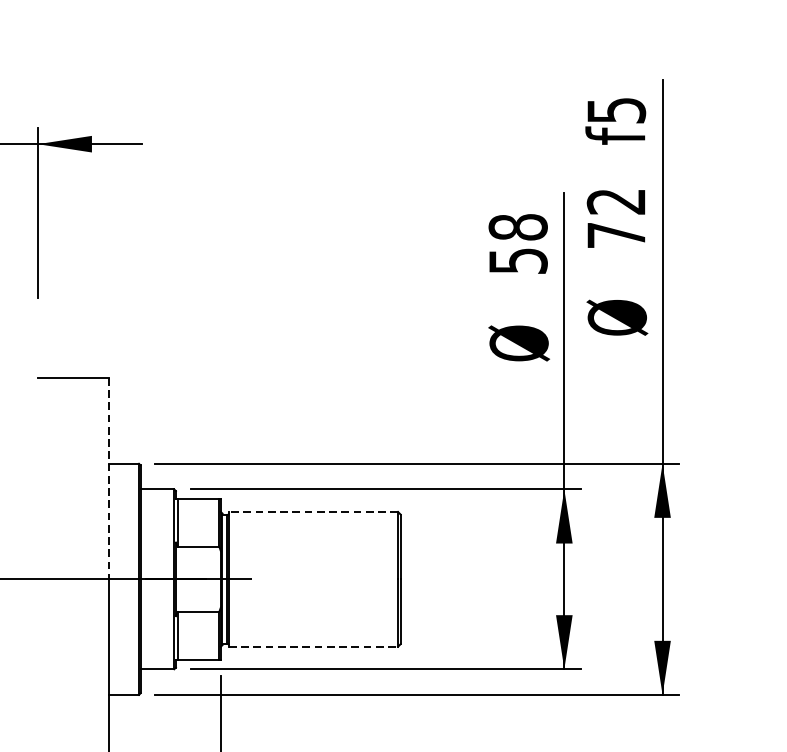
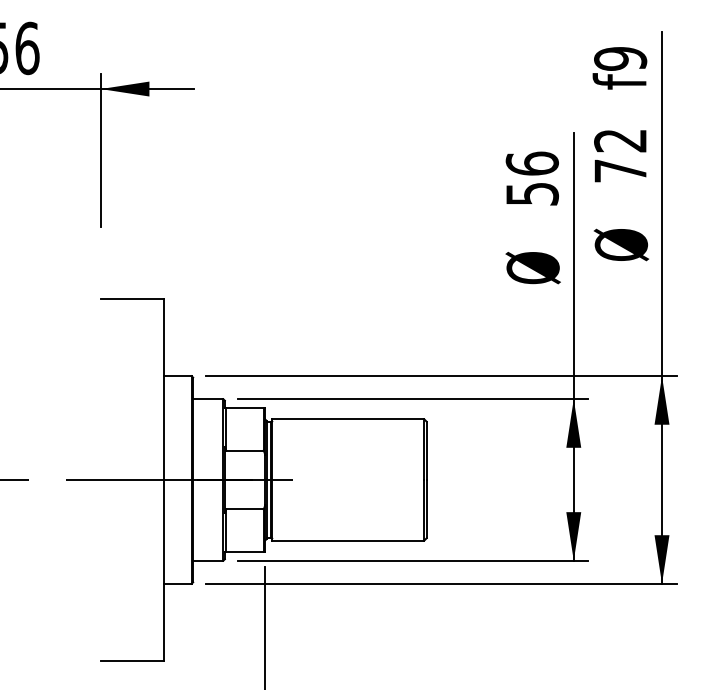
text: (616, 110) -> (620, 58), f5 -> f9
text: (517, 227) -> (531, 163), 58 -> 56
line: (108, 479) -> (164, 390), dashed -> solid
line: (313, 512) -> (348, 419), dashed -> solid
line: (313, 646) -> (348, 540), dashed -> solid

